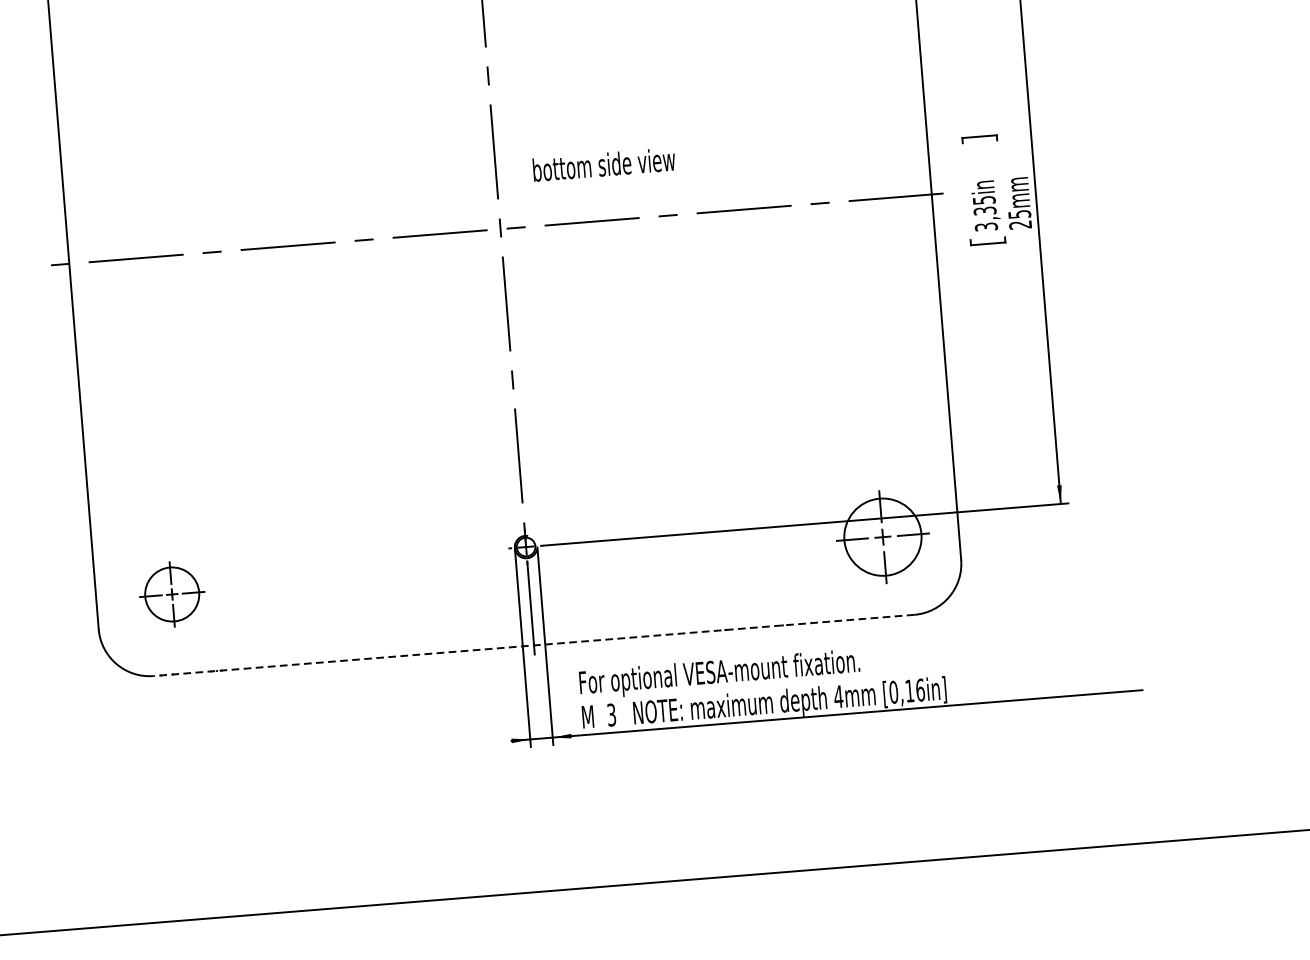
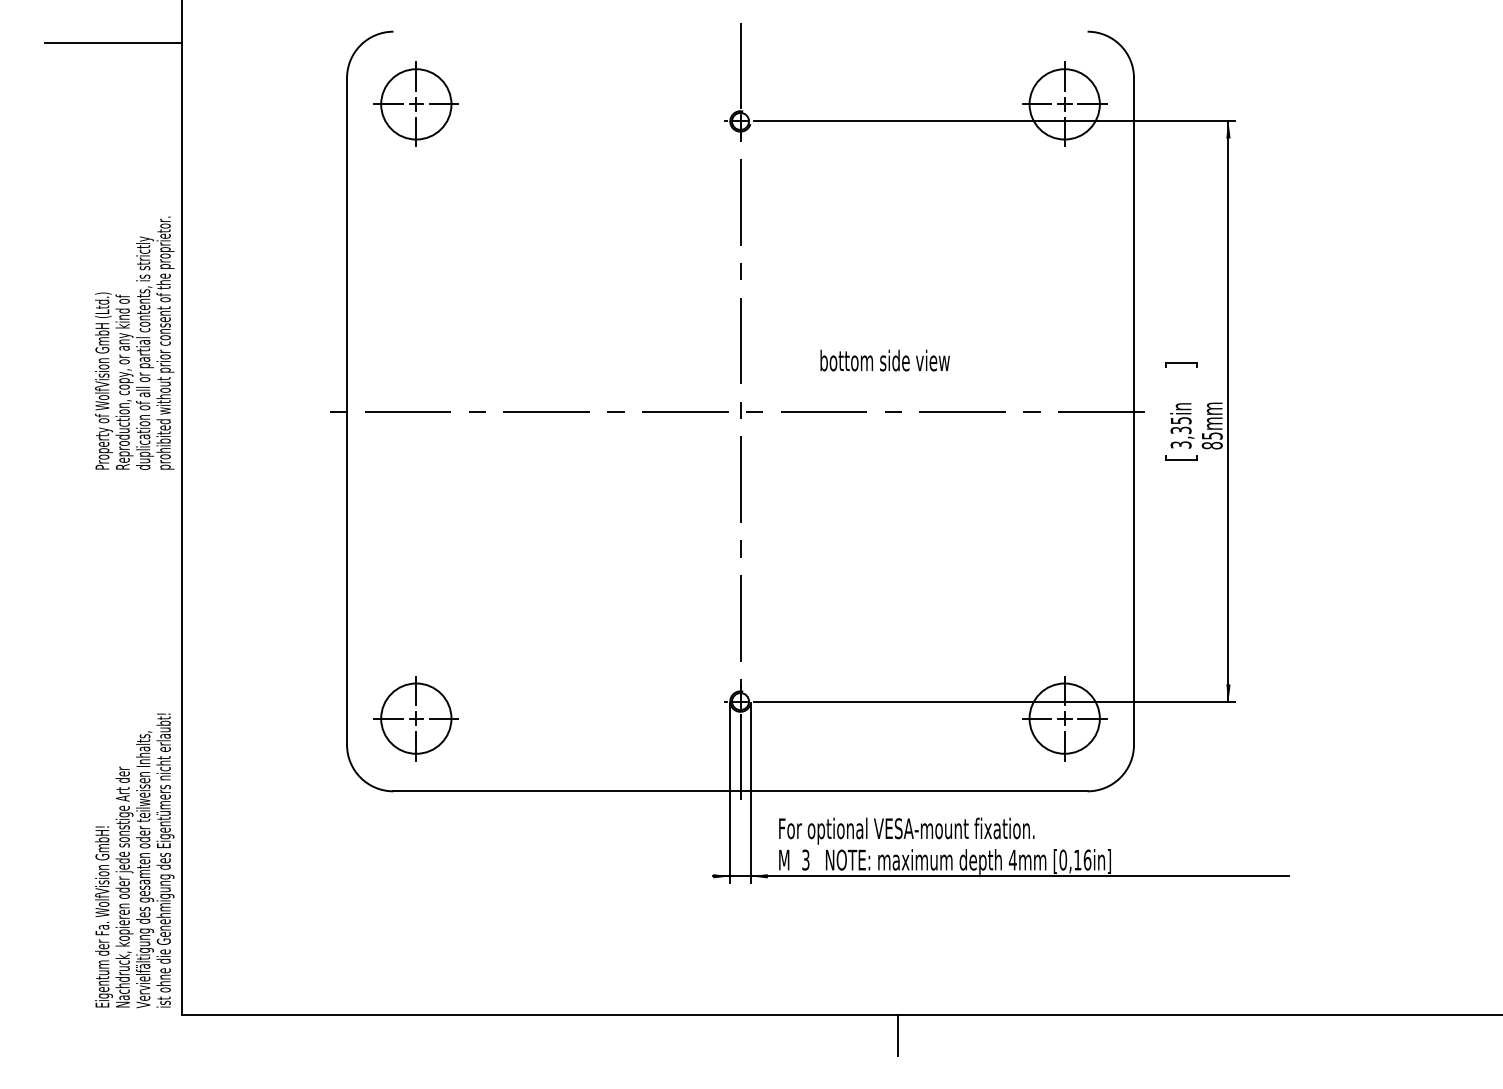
text: (603, 164) -> (884, 360), moved
text: (1020, 224) -> (1212, 445), 25mm -> 85mm
part: (171, 594) -> (415, 718), size x1.43
line: (534, 645) -> (740, 791), dashed -> solid
line: (728, 899) -> (898, 1035), added

